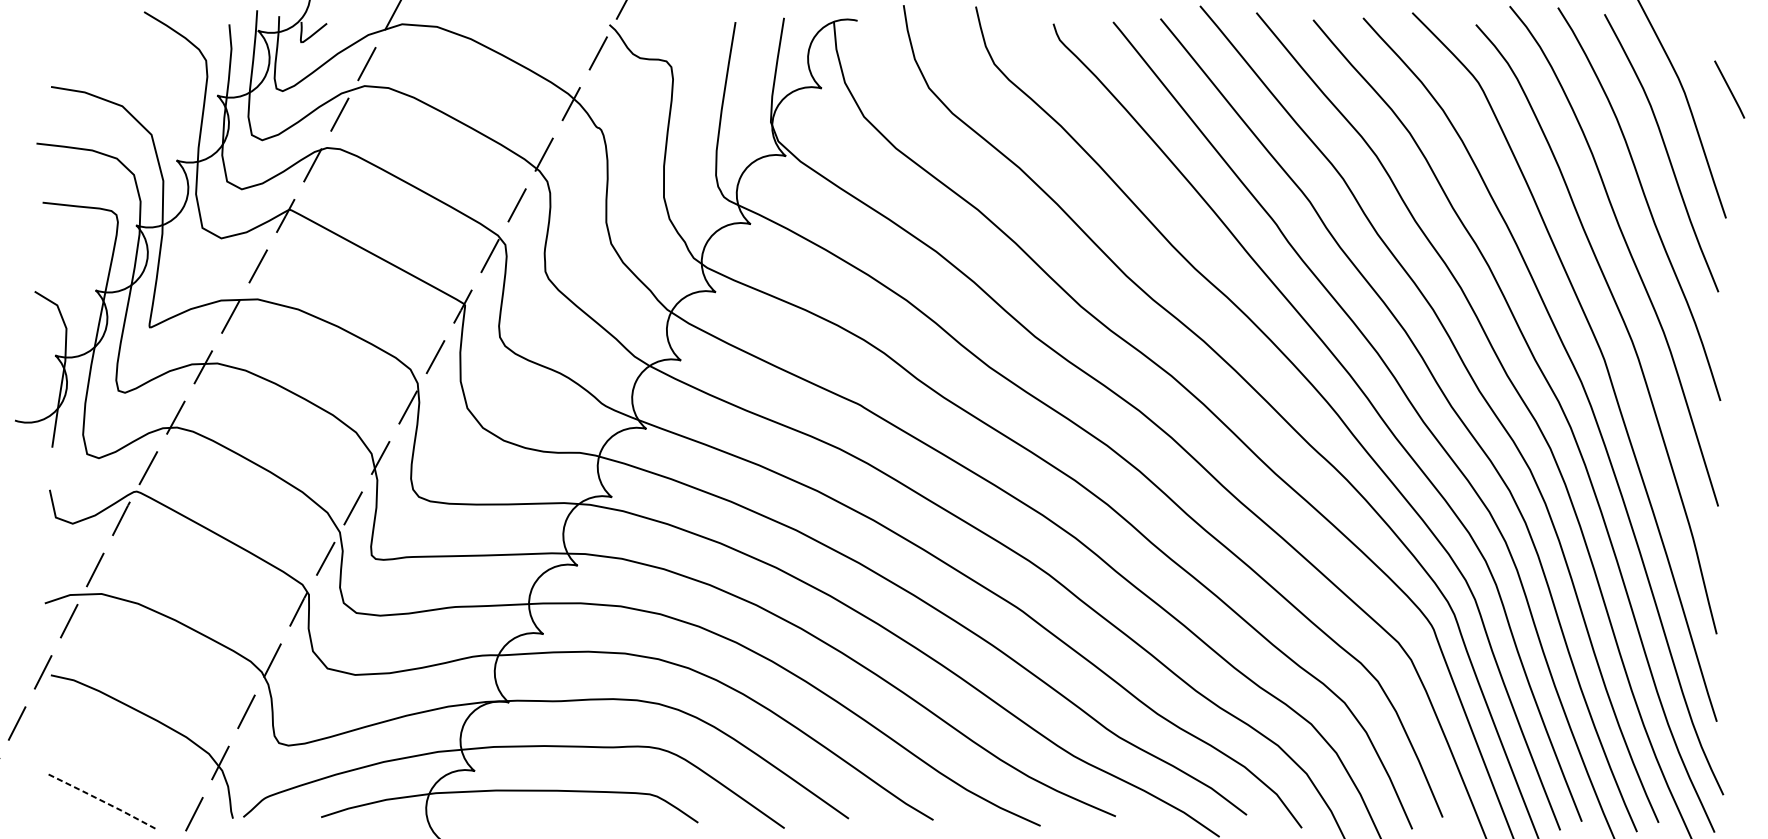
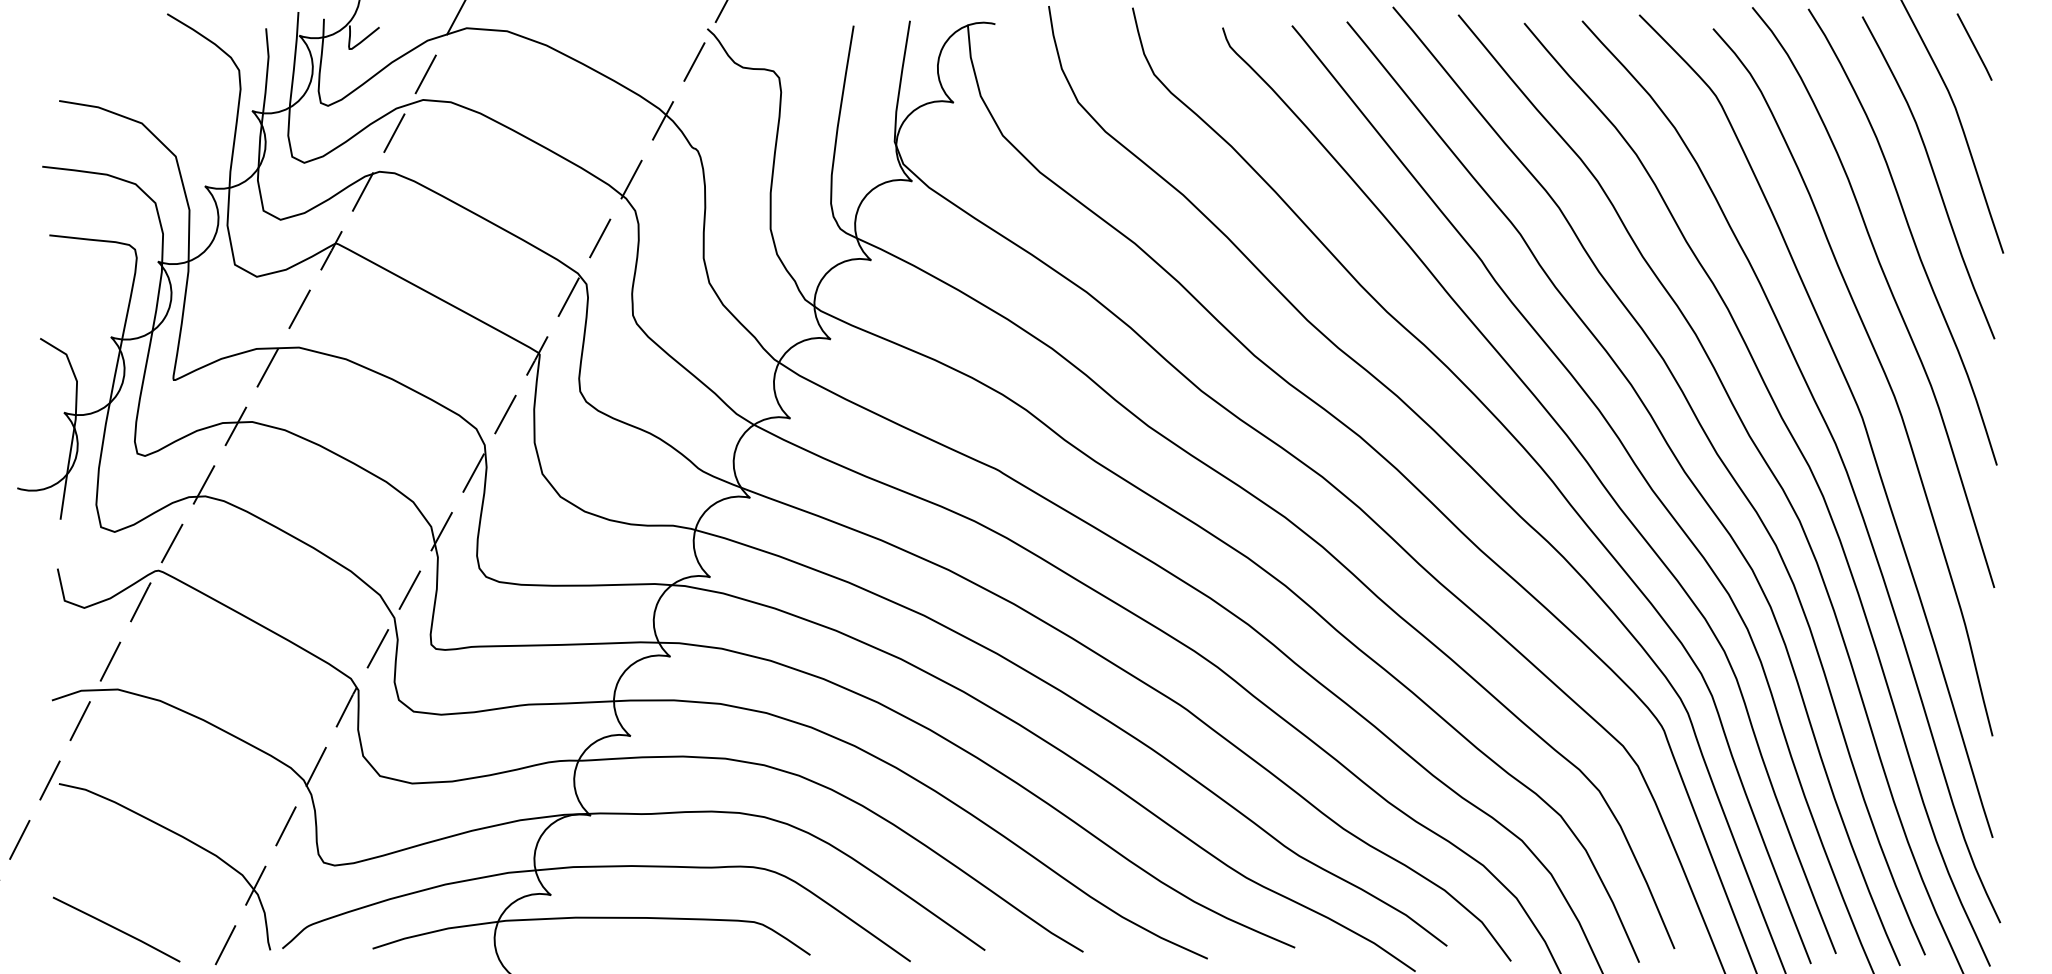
line: (1729, 89) -> (1974, 46), moved
line: (100, 799) -> (116, 928), dashed -> solid

